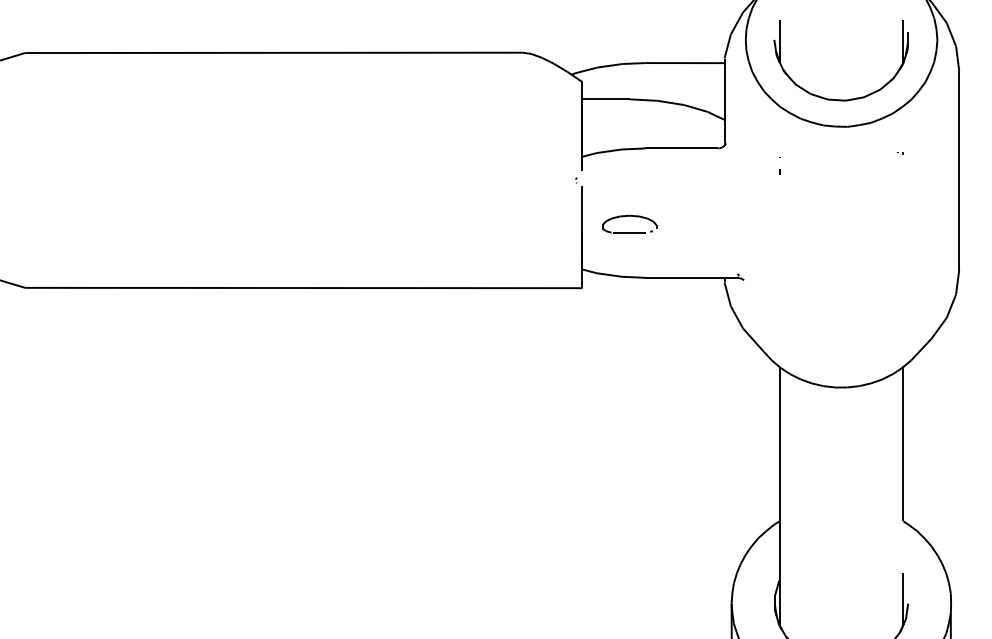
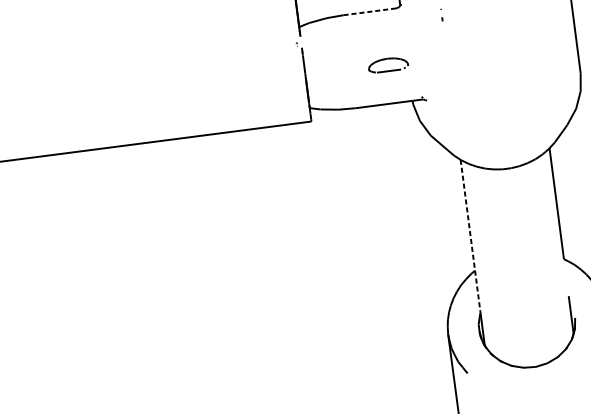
line: (682, 148) -> (370, 11), solid -> dashed
part: (629, 216) -> (387, 59), moved
line: (779, 474) -> (470, 237), solid -> dashed

